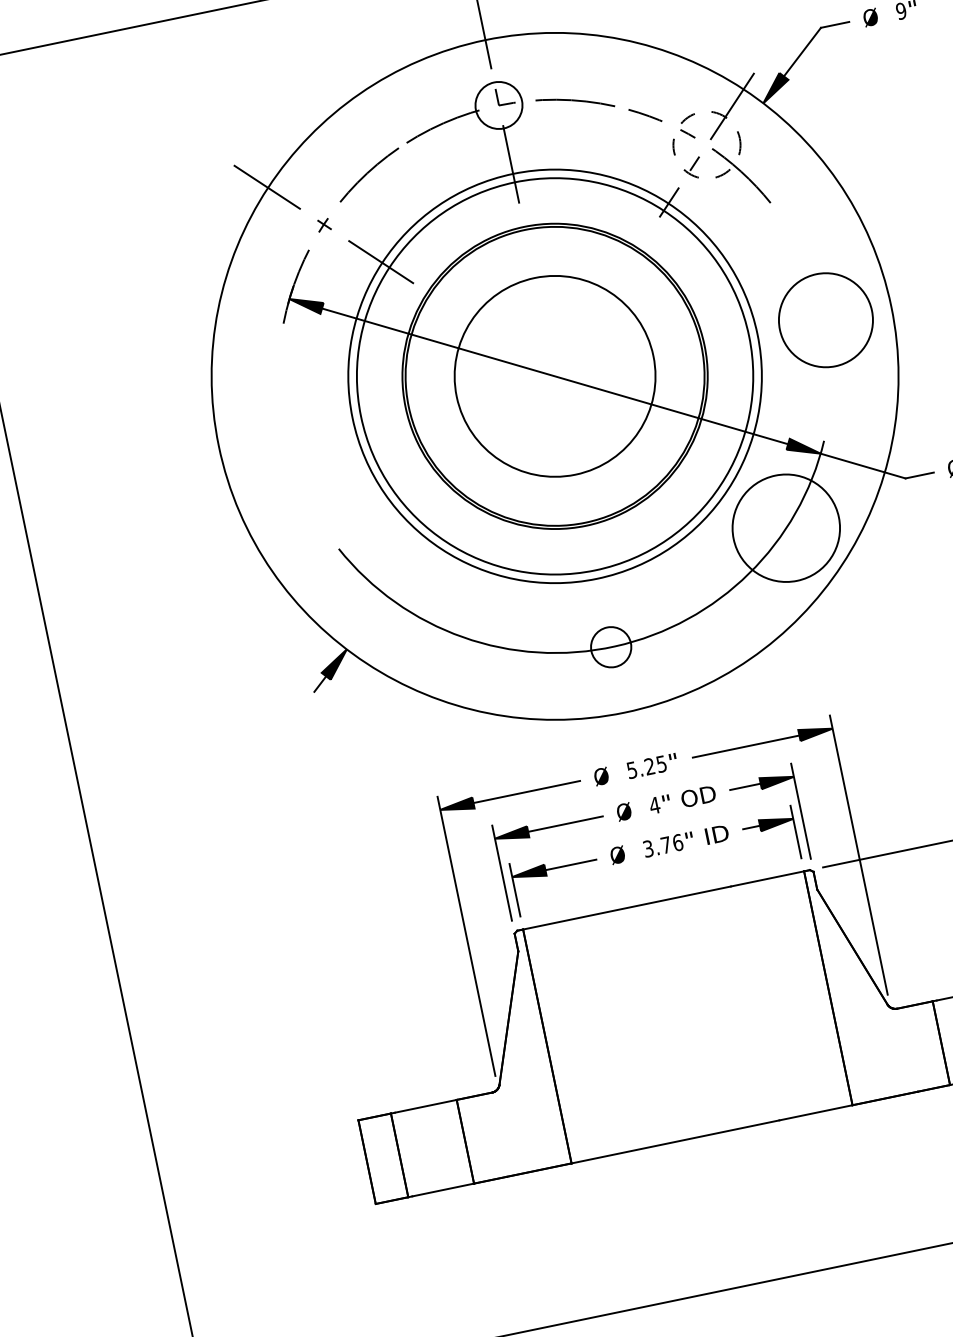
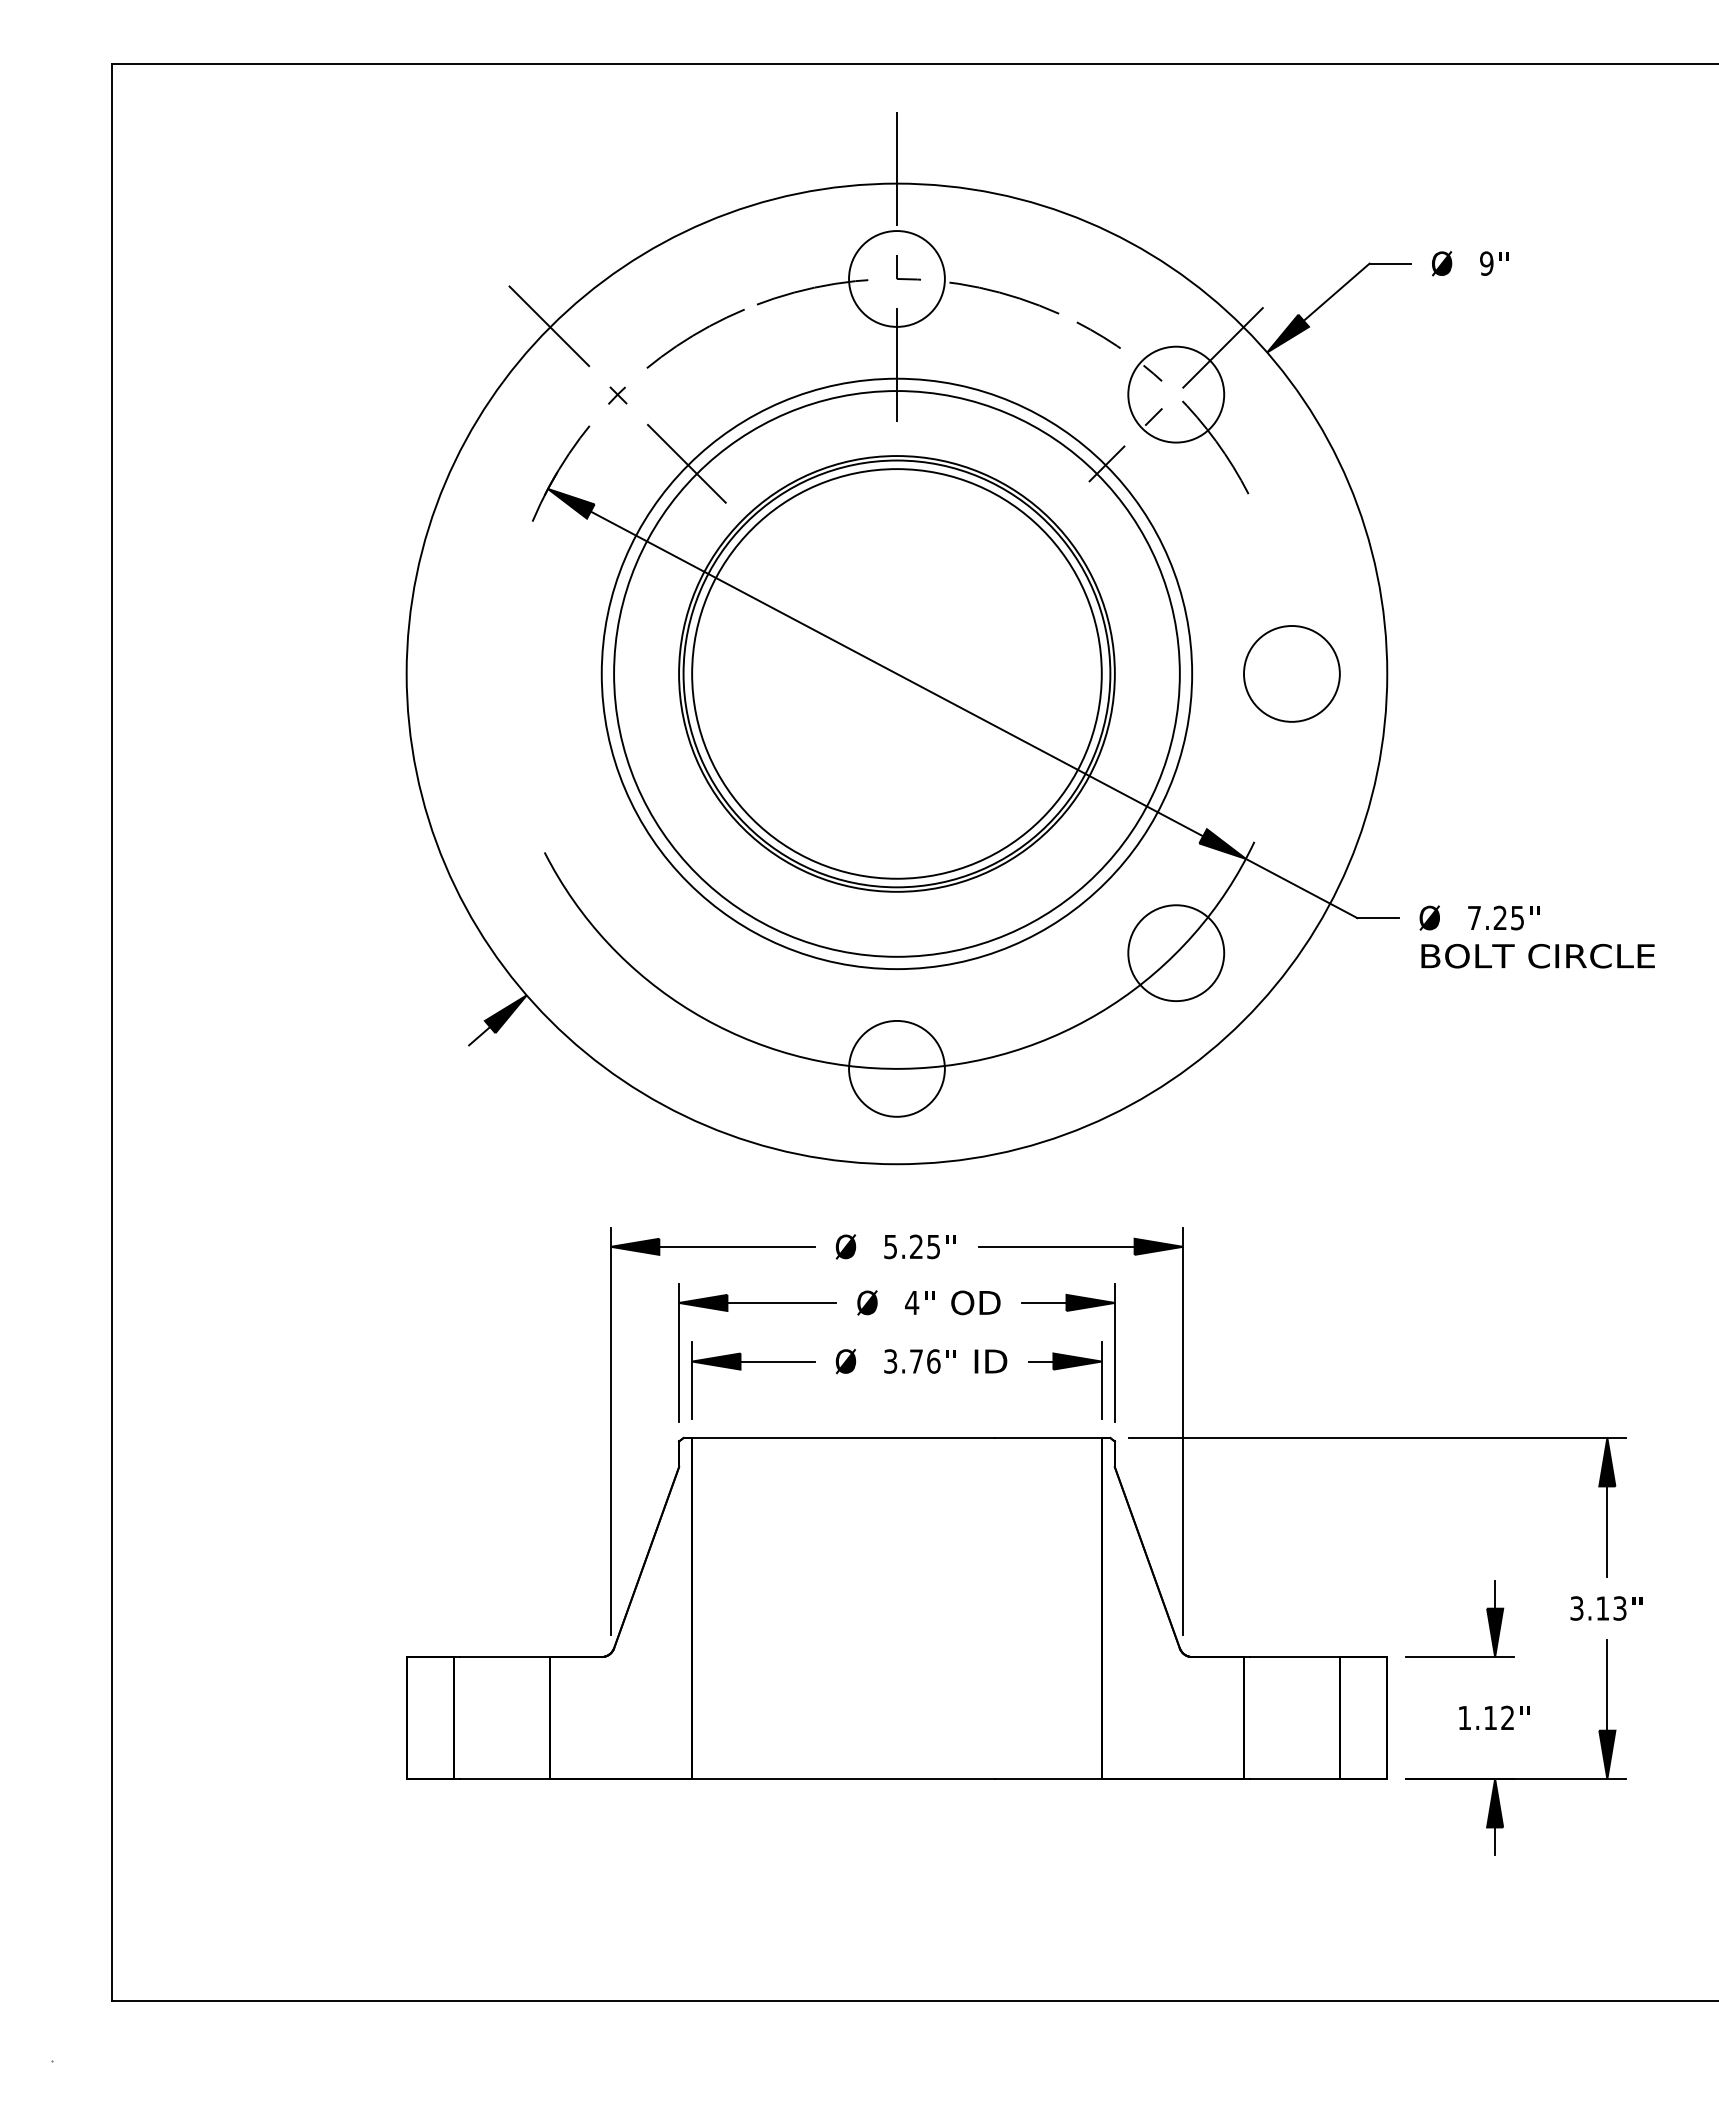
circle: (498, 105) -> (896, 278), size x1.43
circle: (707, 145) -> (1176, 394), dashed -> solid
circle: (825, 320) -> (1291, 673), size x0.71
circle: (554, 376) -> (896, 673), size x1.43
circle: (786, 528) -> (1176, 953), size x0.62
circle: (610, 647) -> (896, 1068), size x1.67

